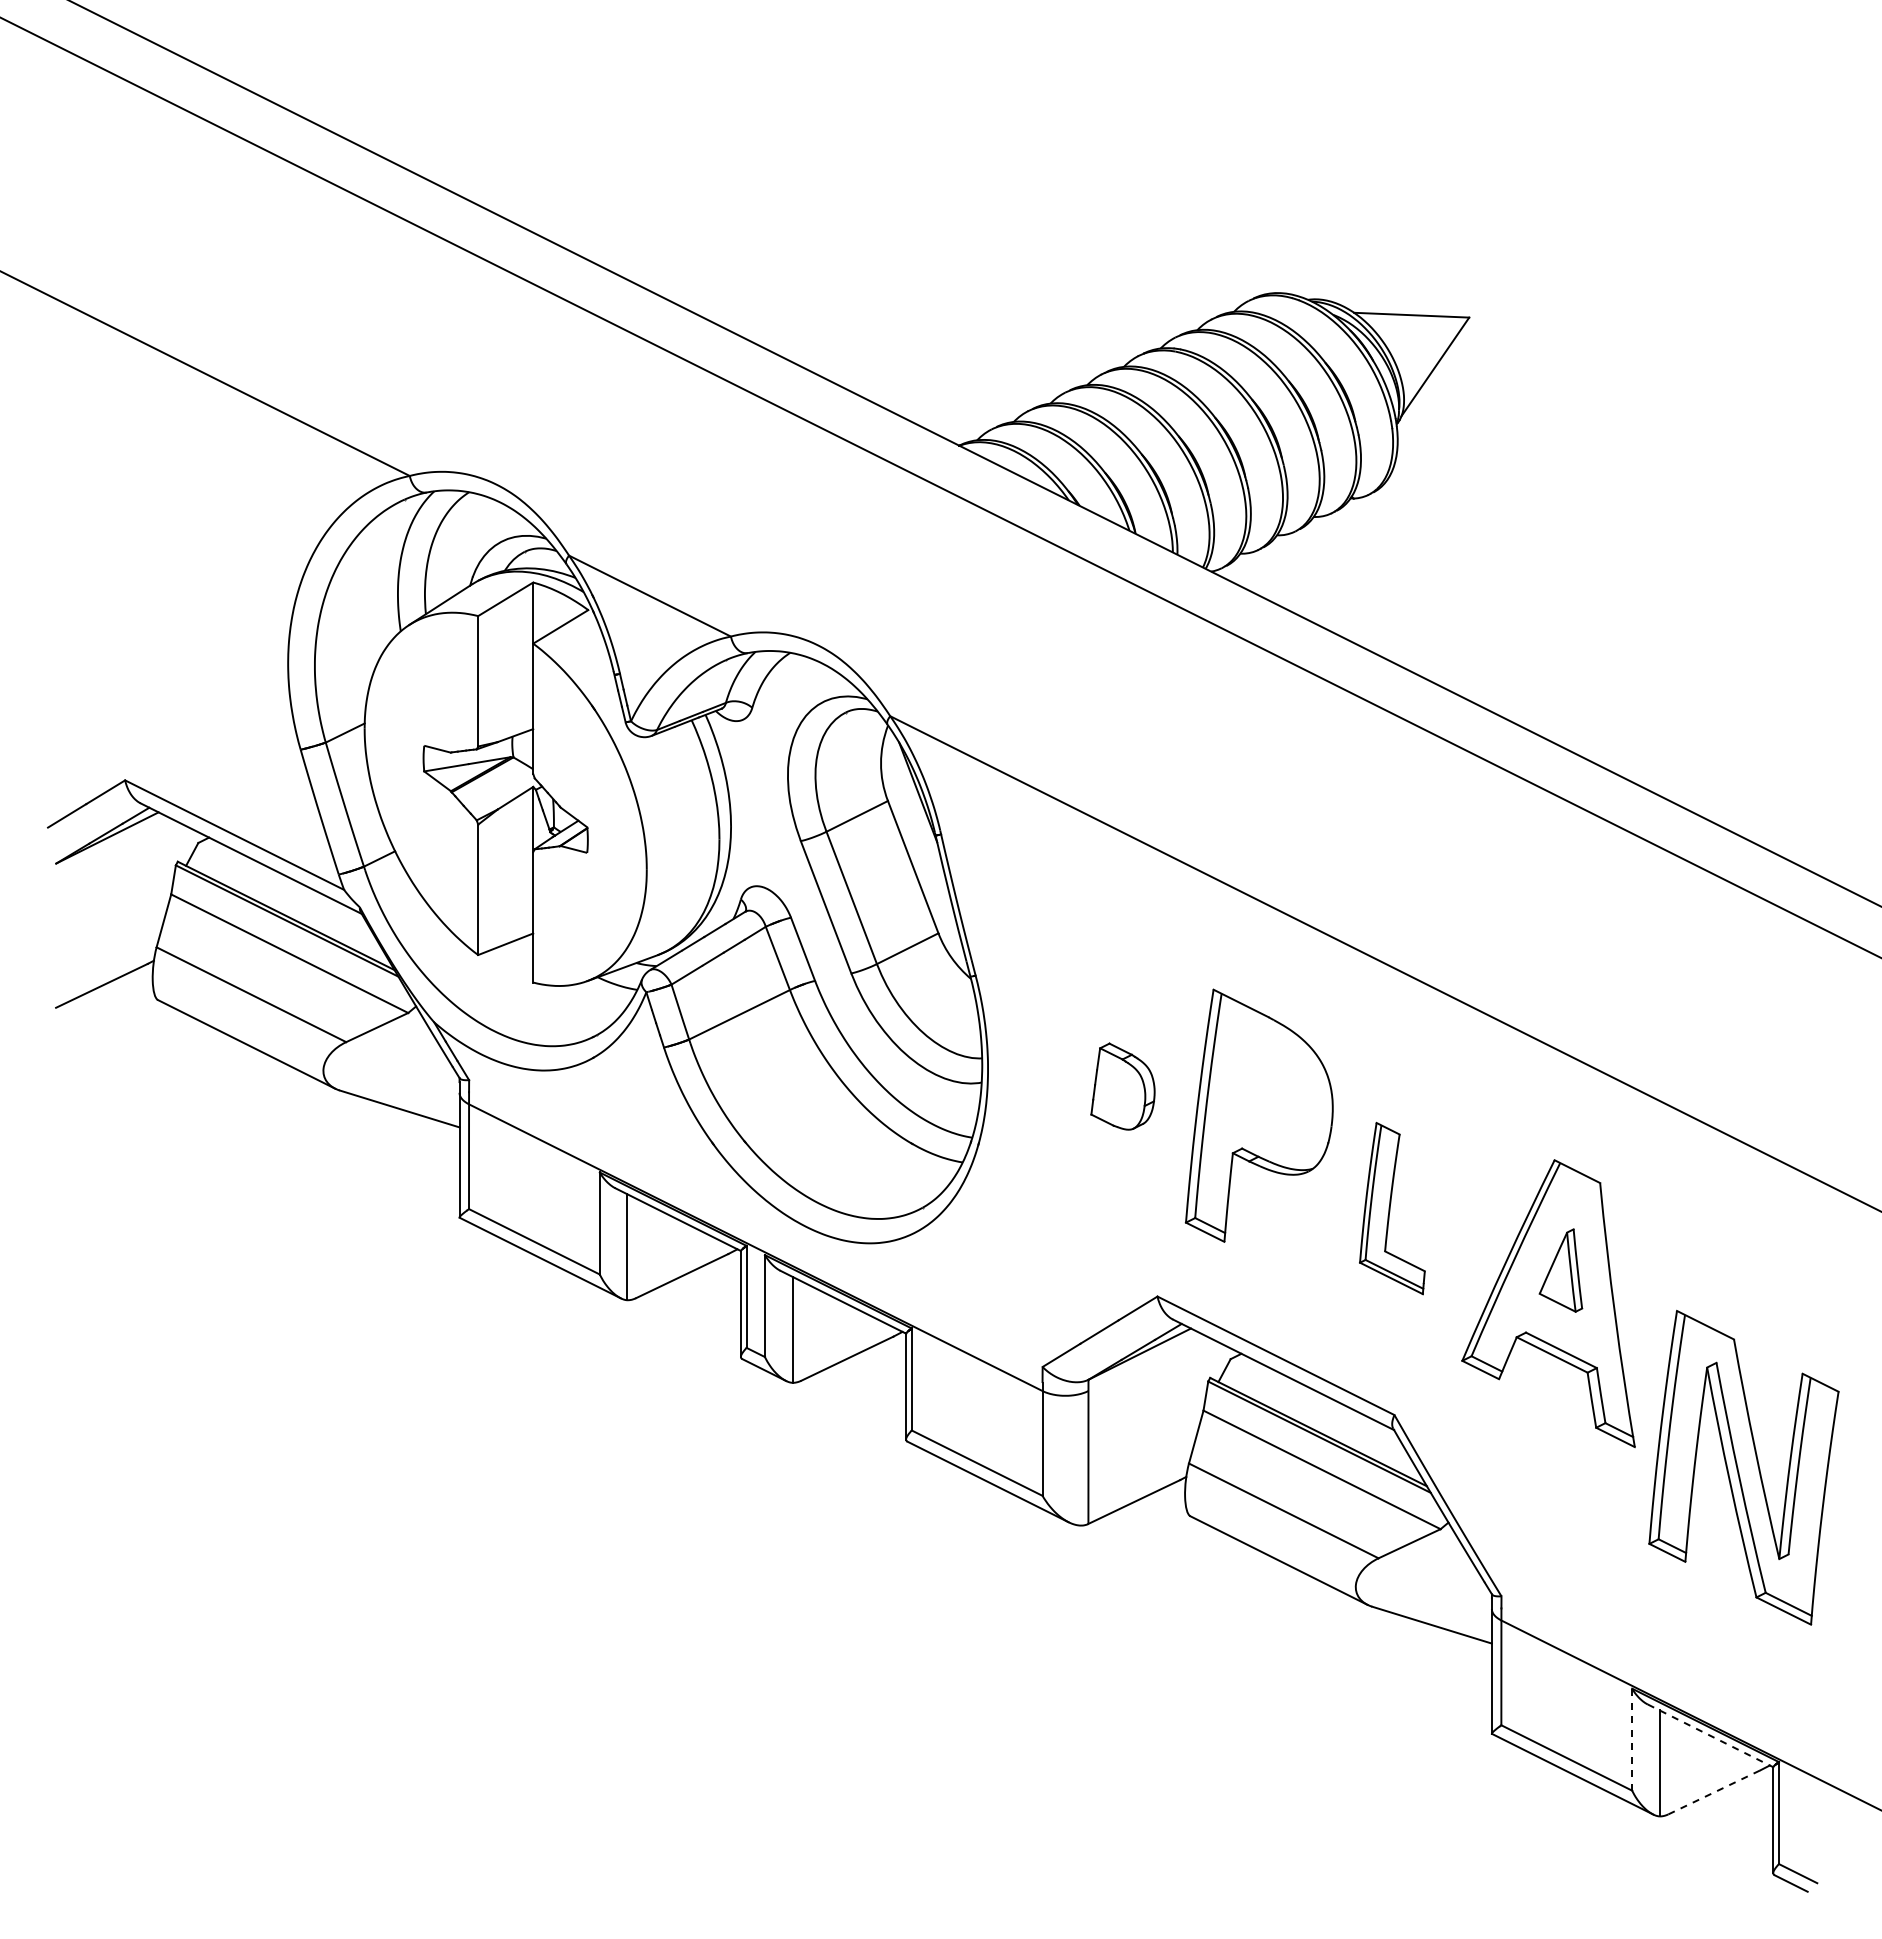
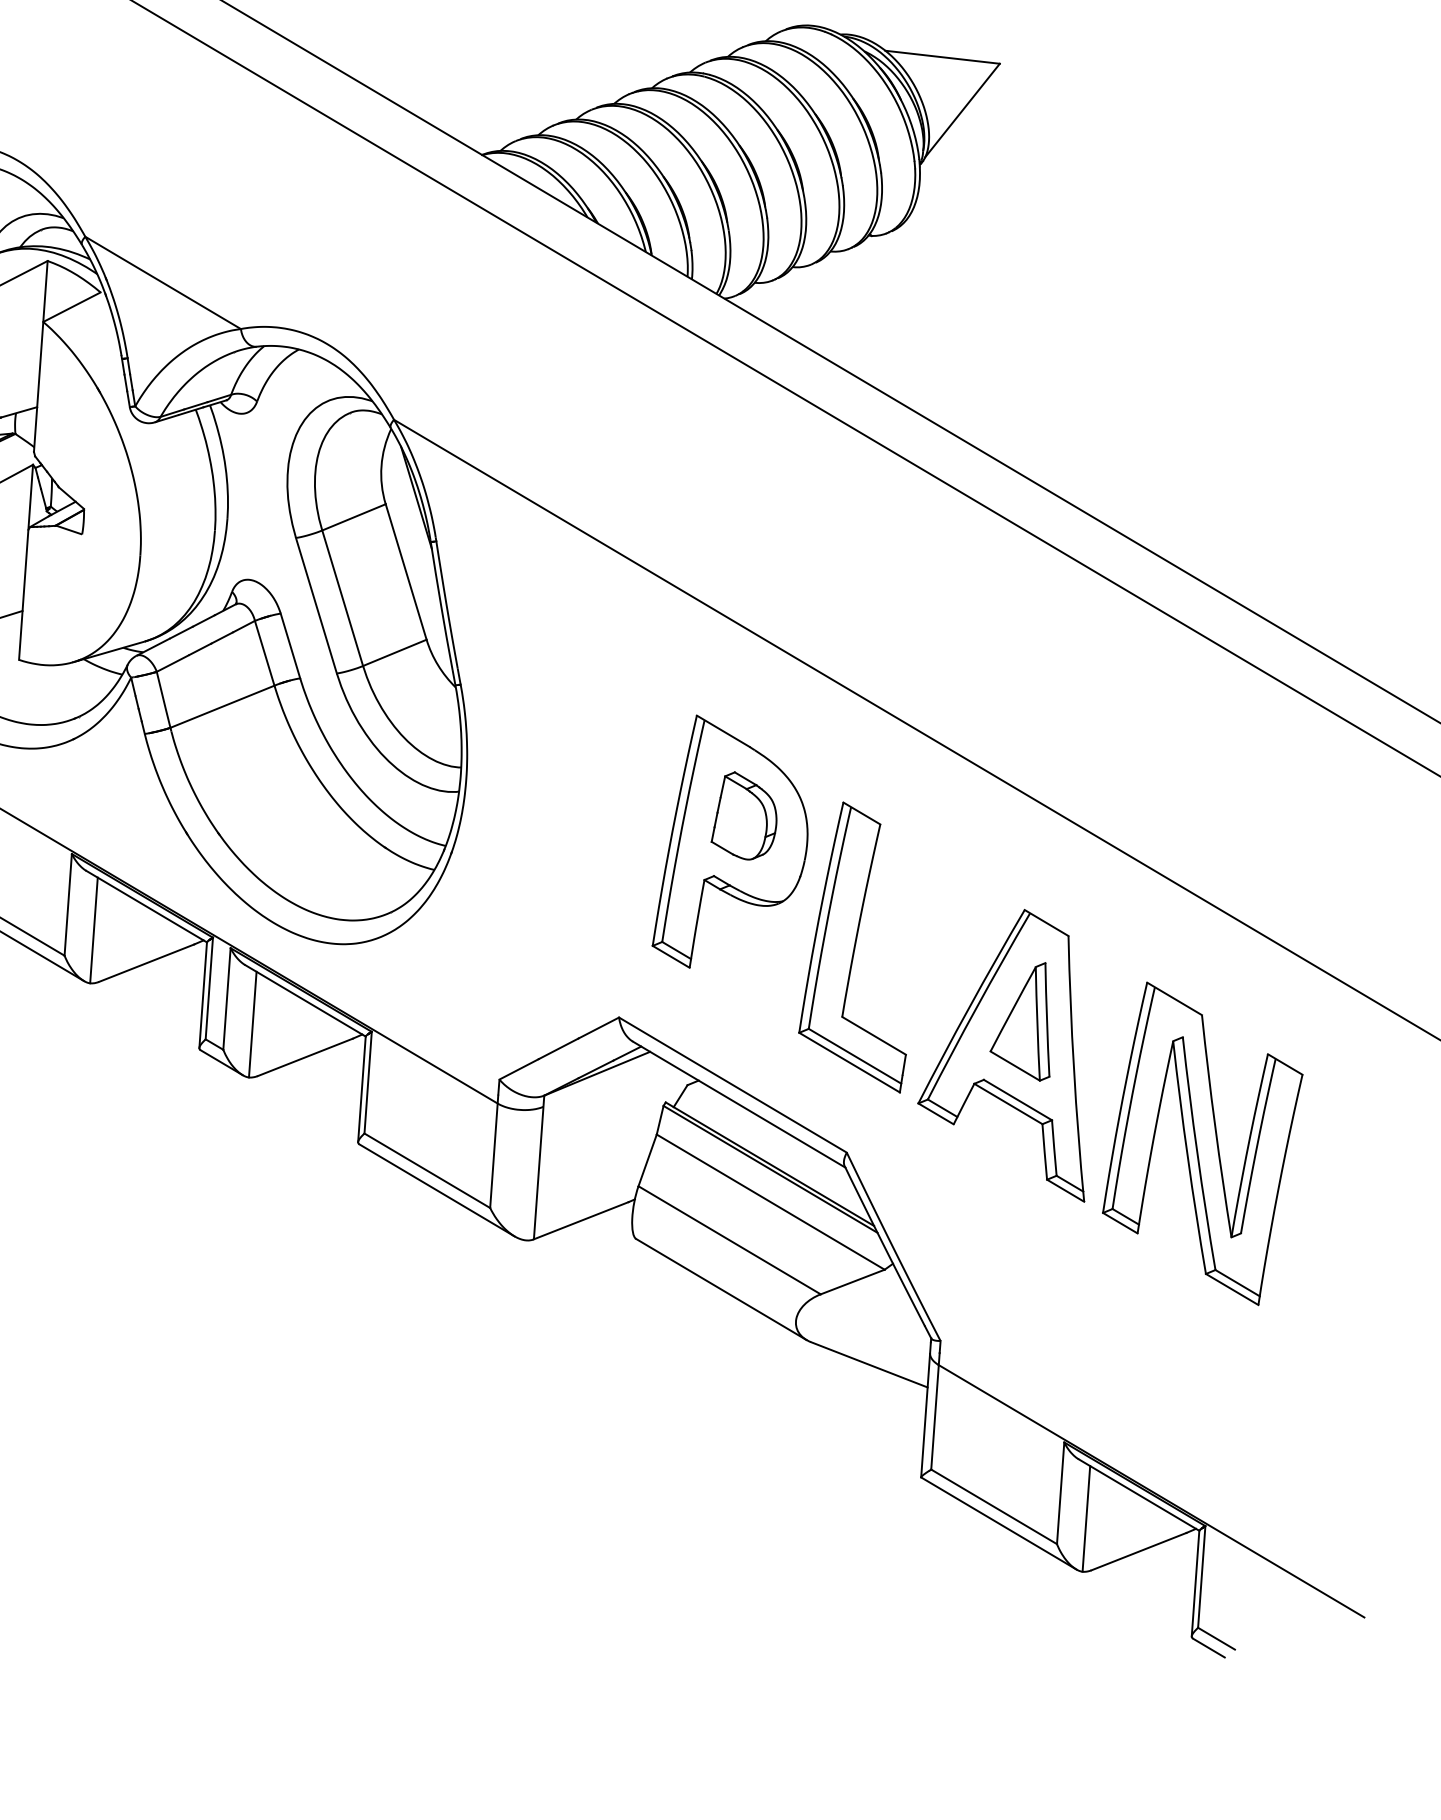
part: (1122, 1086) -> (744, 816), moved
part: (1392, 1208) -> (859, 946), size x1.67
part: (1560, 1270) -> (1022, 1020), size x1.43
part: (1743, 1467) -> (1202, 1143), moved
line: (1711, 1736) -> (1139, 1495), dashed -> solid
line: (1632, 1739) -> (1060, 1493), dashed -> solid
line: (1714, 1792) -> (1138, 1551), dashed -> solid

